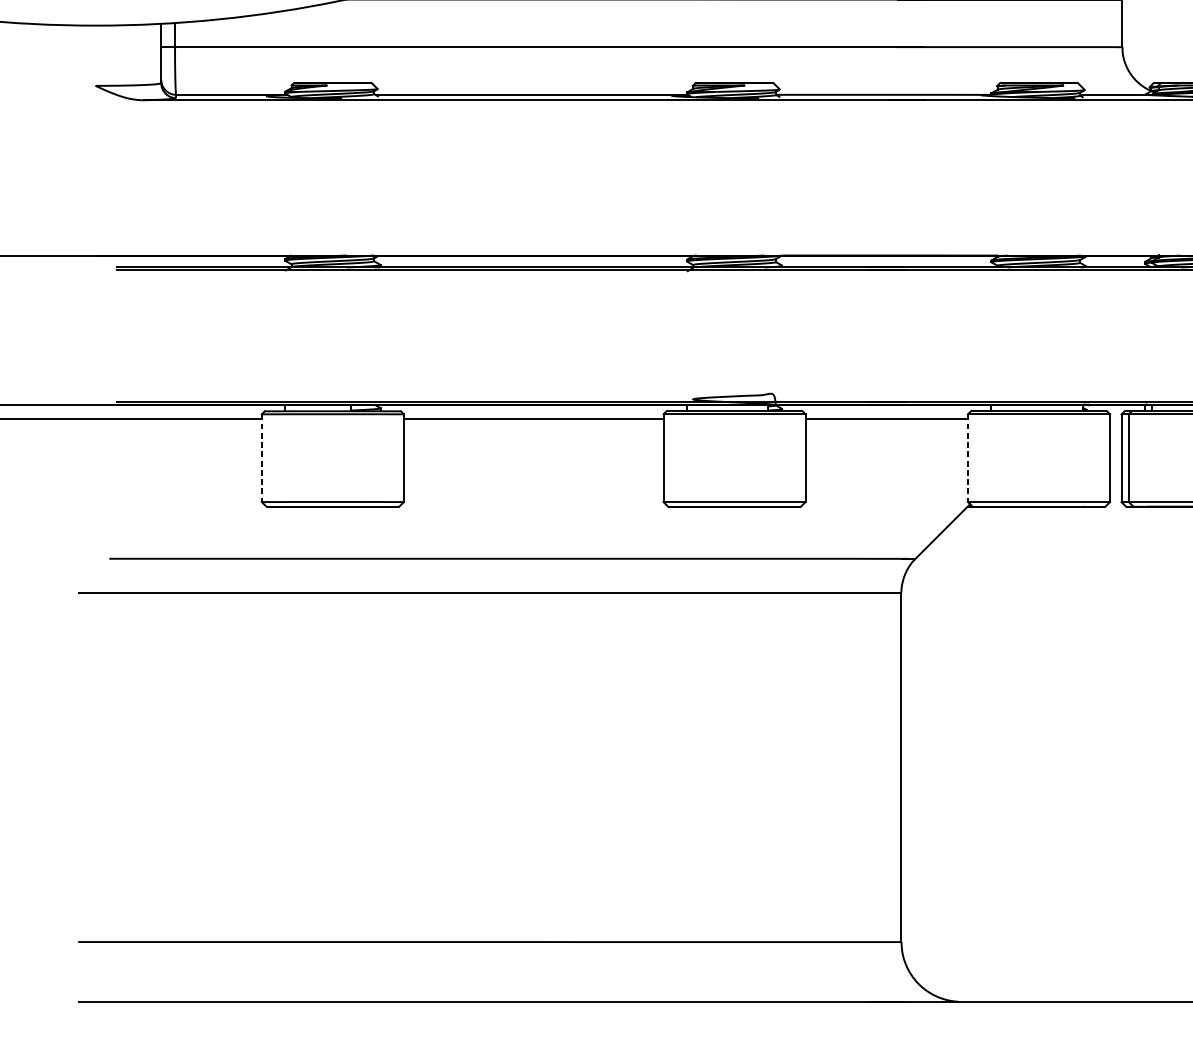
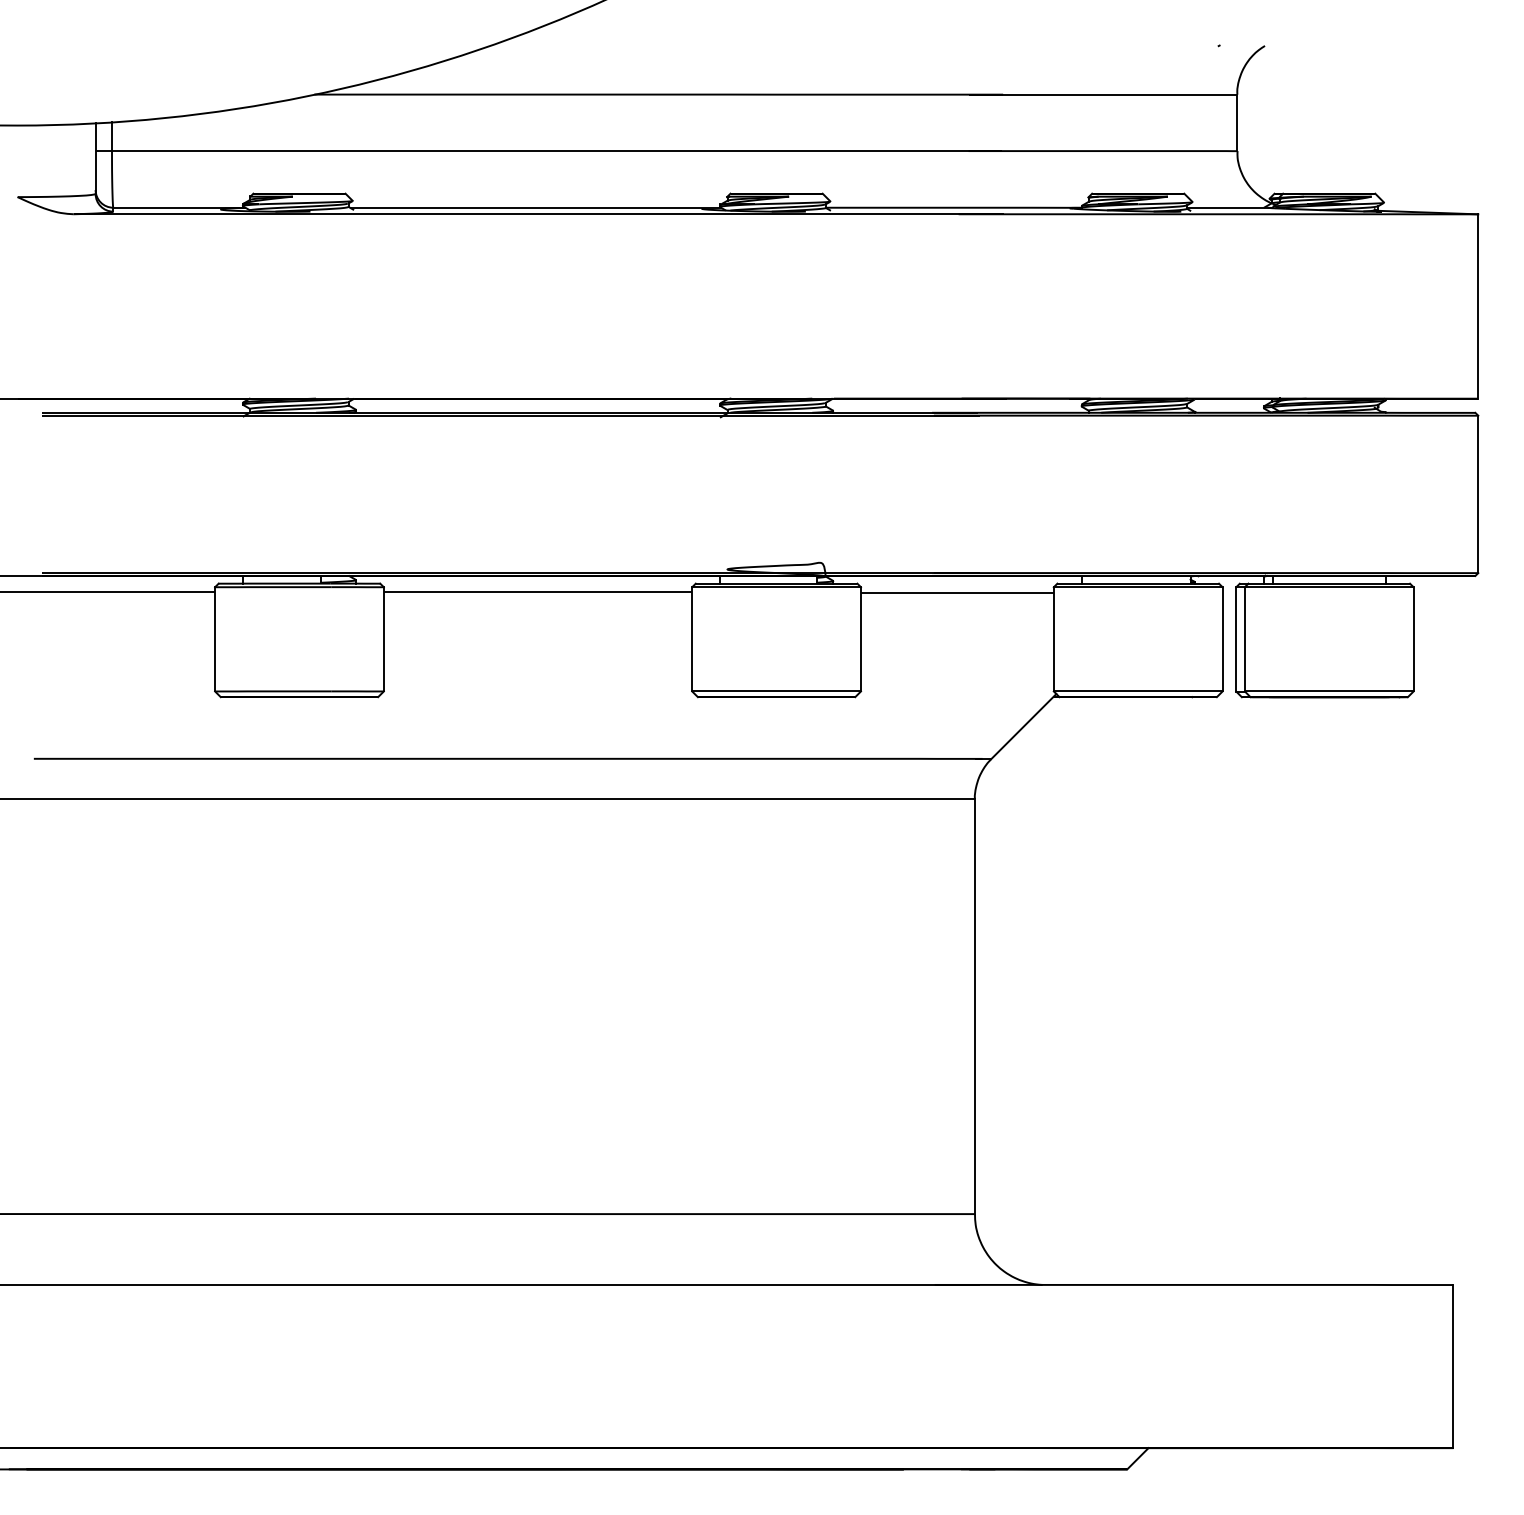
line: (262, 458) -> (215, 639), dashed -> solid
line: (967, 458) -> (1053, 639), dashed -> solid

